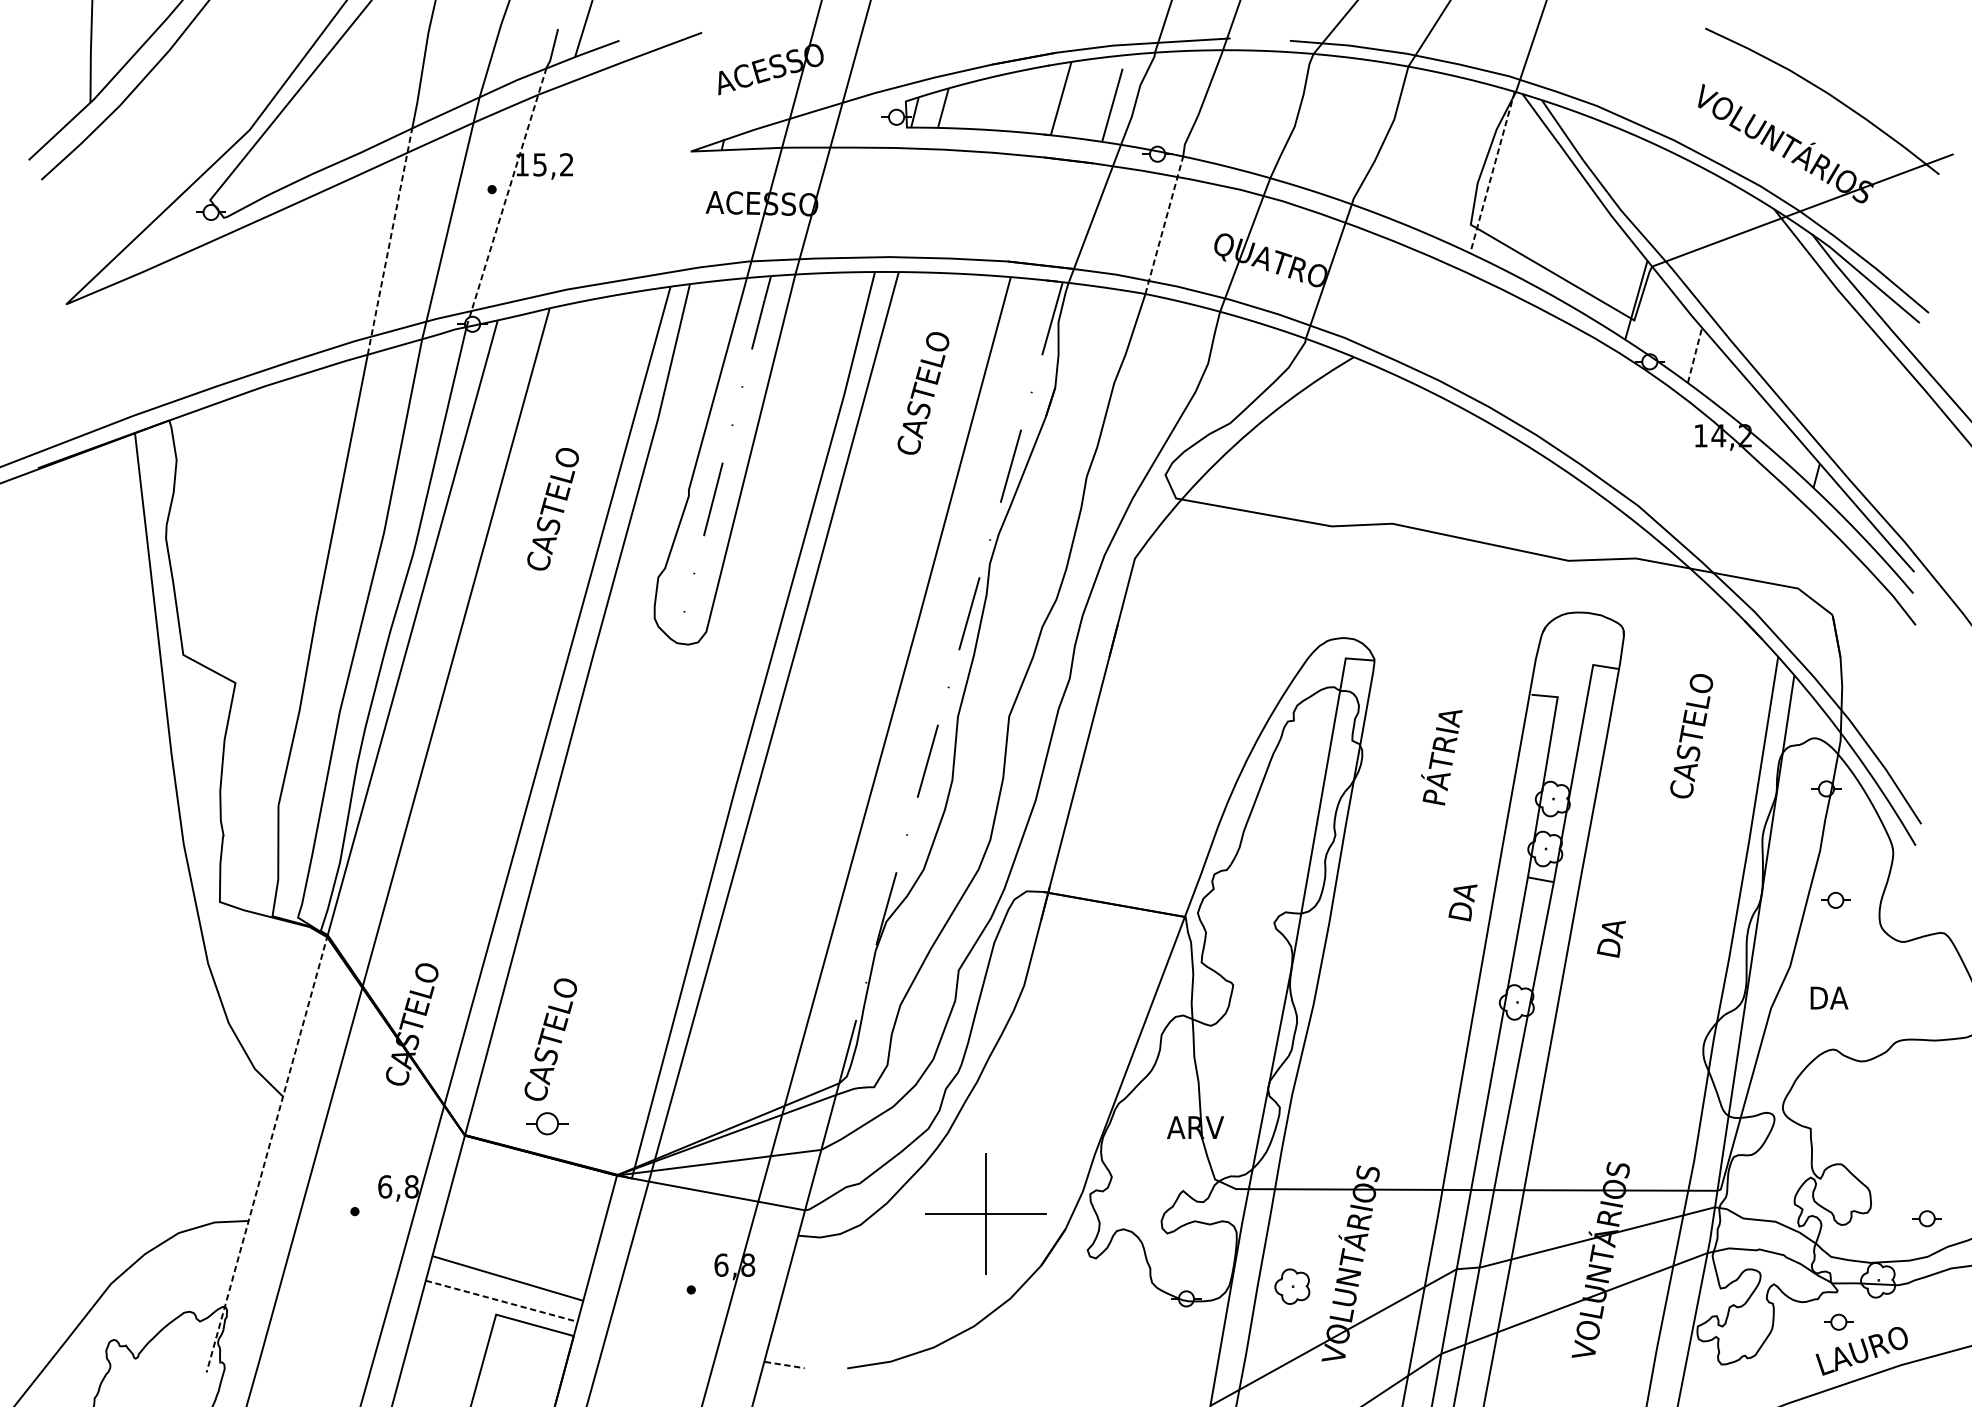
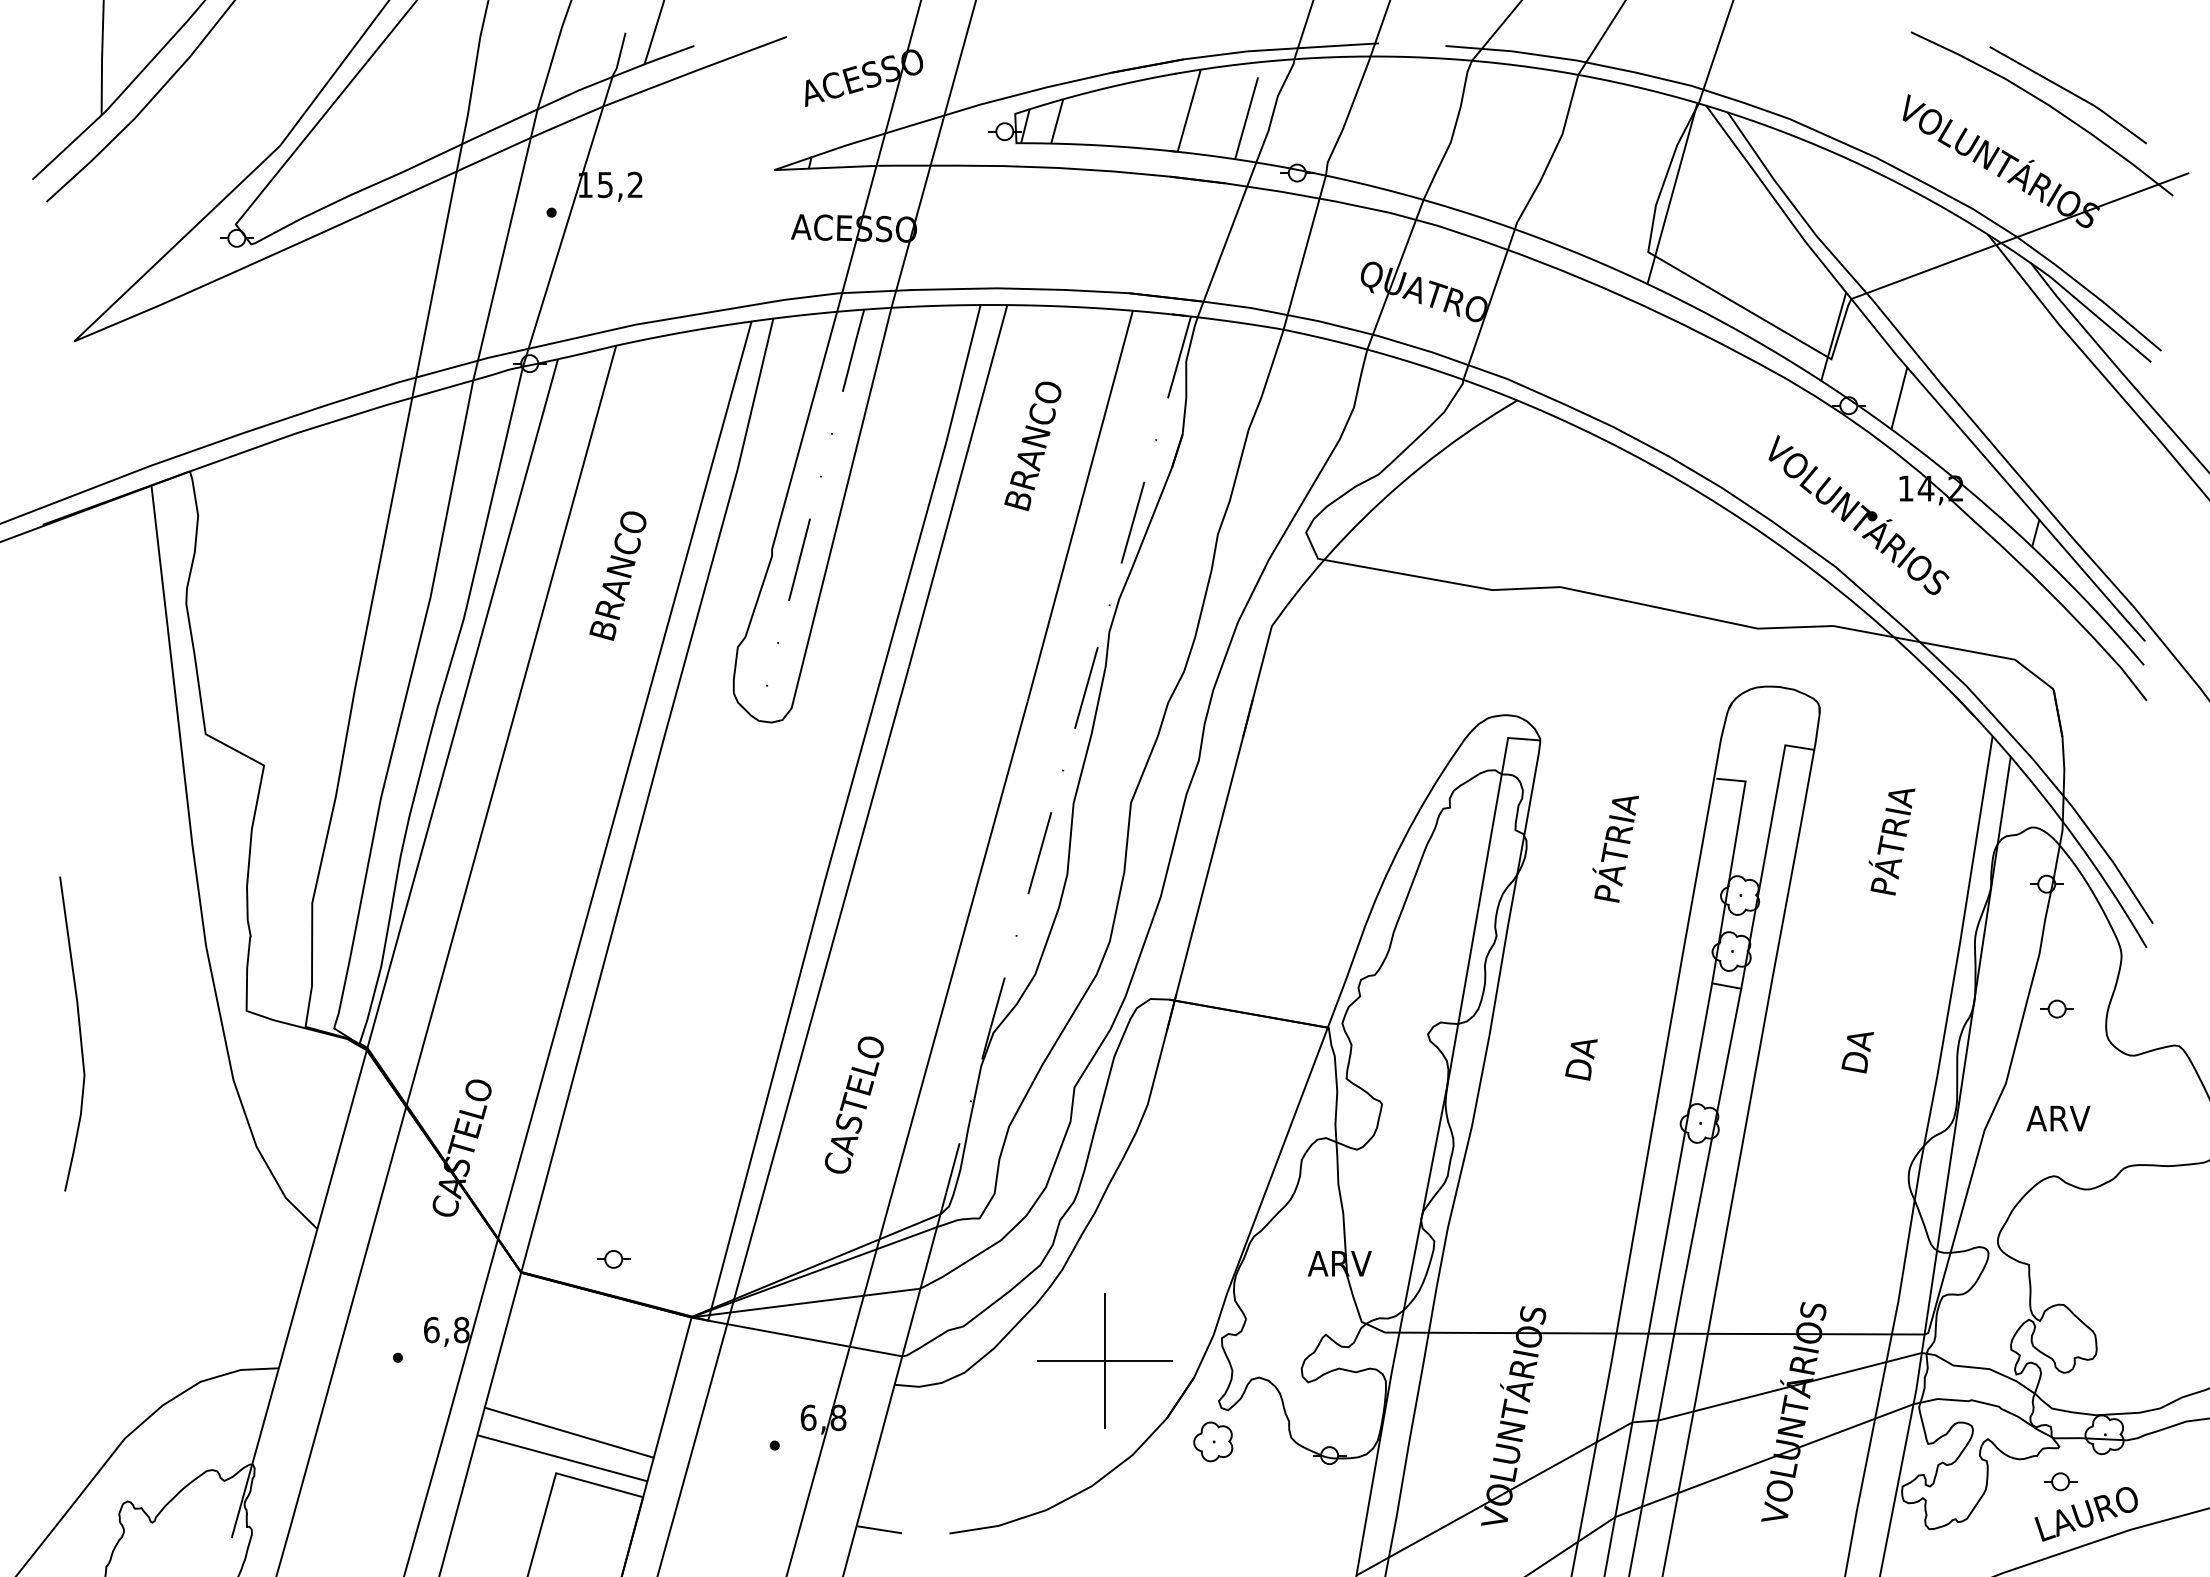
curve: (1845, 82) -> (2068, 92), added
line: (1492, 172) -> (1672, 193), dashed -> solid
line: (506, 197) -> (567, 221), dashed -> solid
line: (1164, 225) -> (1304, 252), dashed -> solid
line: (390, 241) -> (437, 270), dashed -> solid
line: (1695, 355) -> (1899, 398), dashed -> solid
text: (922, 393) -> (1033, 441), CASTELO -> BRANCO
part: (1658, 458) -> (1858, 514), added
text: (551, 509) -> (618, 571), CASTELO -> BRANCO
text: (1689, 736) -> (1893, 825), CASTELO -> PÁTRIA
text: (1463, 902) -> (1581, 1059), moved
curve: (70, 922) -> (79, 1033), added
text: (1611, 939) -> (1857, 1052), moved
text: (1836, 998) -> (2058, 1118), DA -> ARV
text: (550, 1039) -> (854, 1104), moved
part: (547, 1123) -> (613, 1259), size x0.71
line: (267, 1155) -> (299, 1294), dashed -> solid
part: (1927, 1218) -> (2159, 1365), removed
part: (1292, 1286) -> (1213, 1441), moved
line: (501, 1301) -> (562, 1458), dashed -> solid
line: (784, 1364) -> (879, 1529), dashed -> solid

